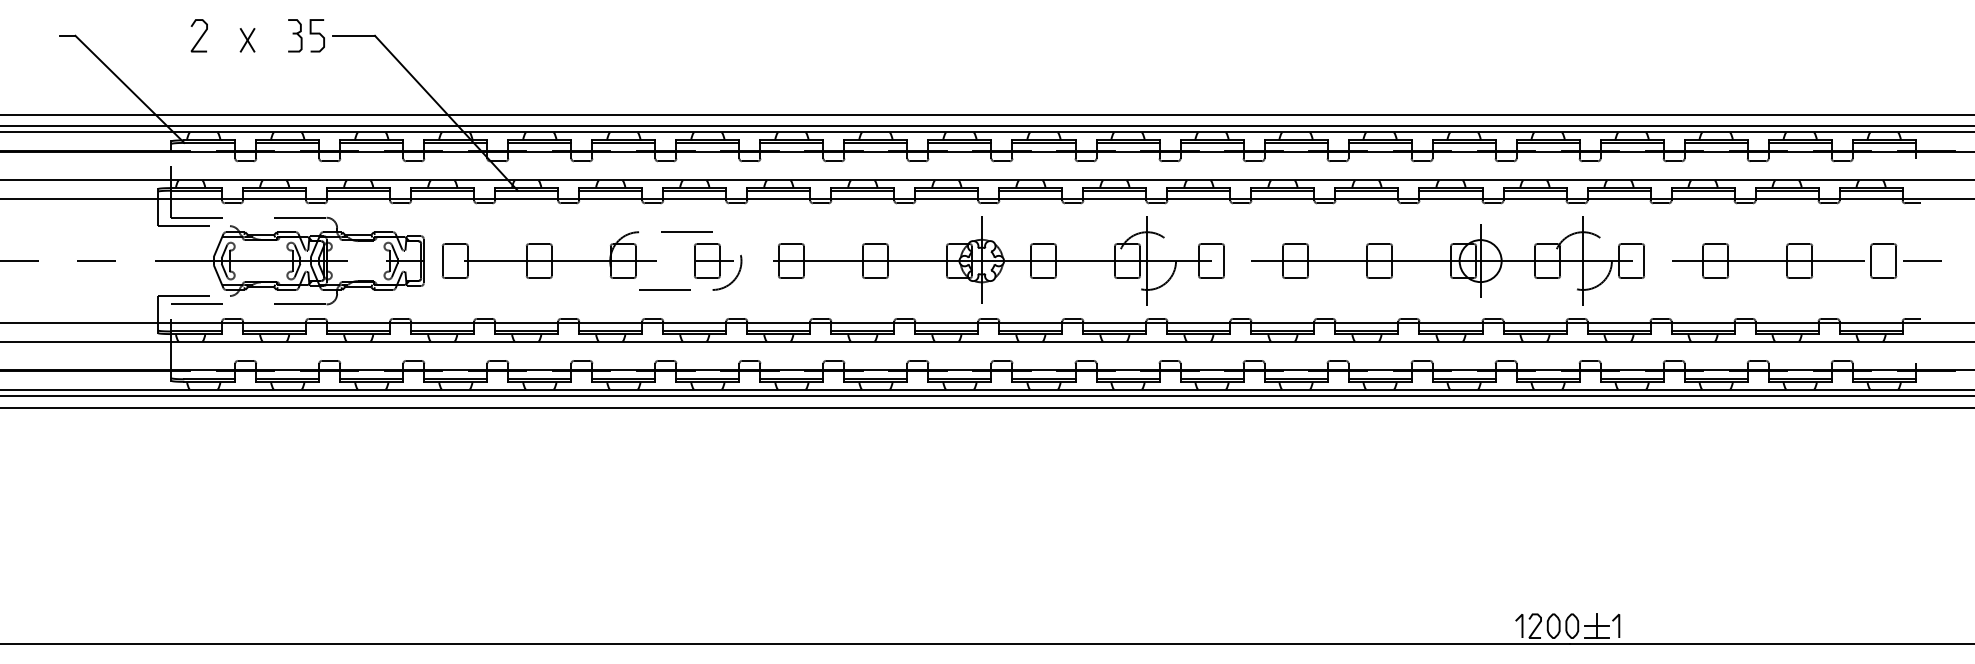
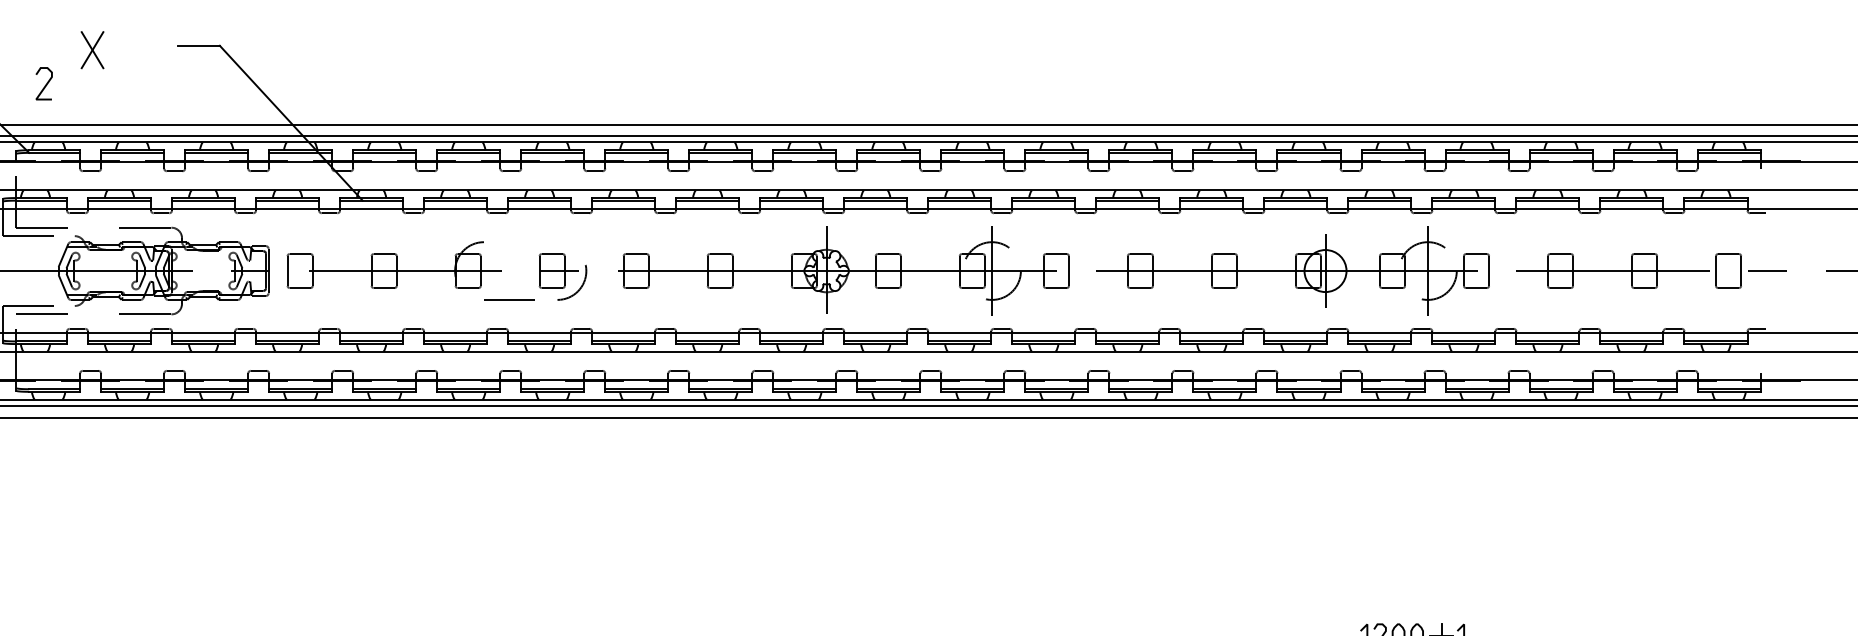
part: (306, 35) -> (151, 45), removed
curve: (200, 36) -> (45, 84), moved
part: (247, 40) -> (92, 50), size x1.6
line: (686, 231) -> (531, 241), removed

